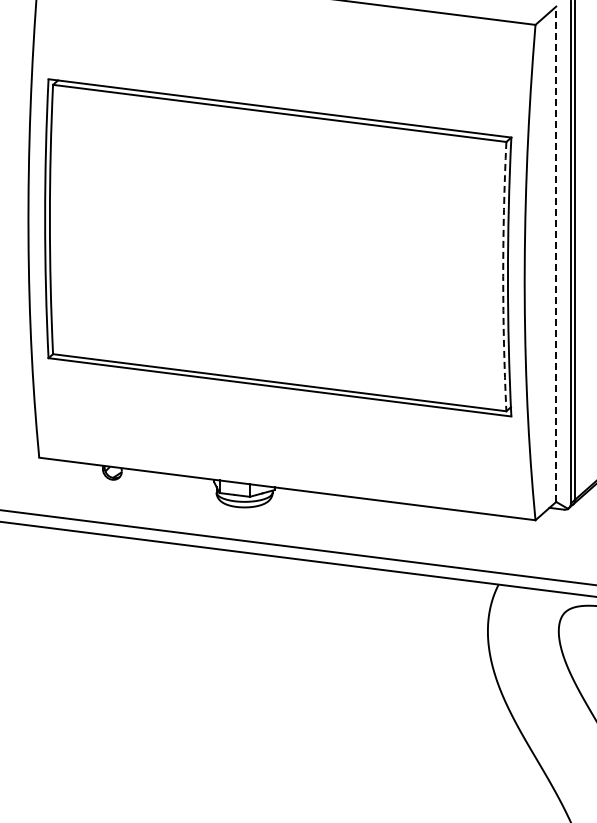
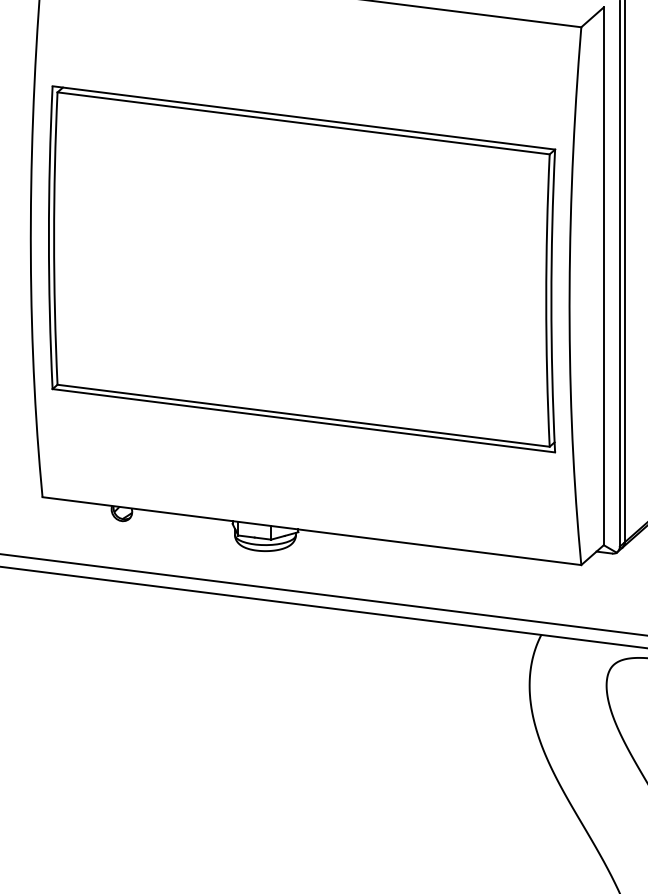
line: (556, 254) -> (604, 276), dashed -> solid
arc: (503, 276) -> (546, 300), dashed -> solid

